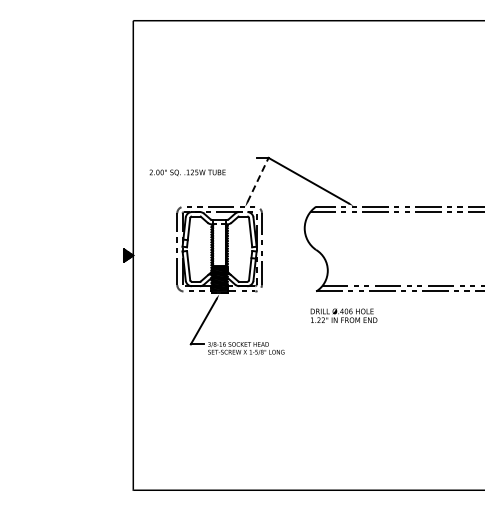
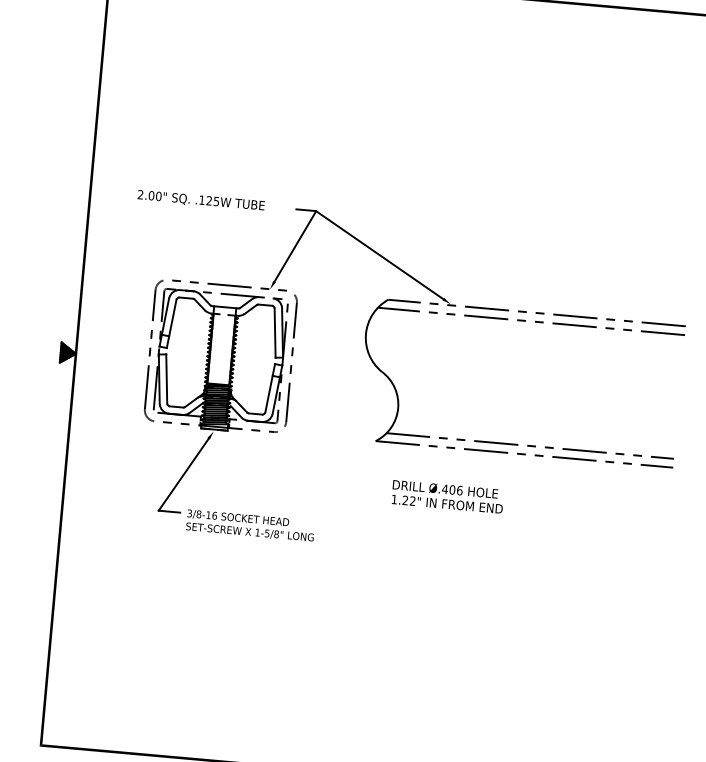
text: (187, 172) -> (200, 200), moved
line: (258, 179) -> (296, 245), dashed -> solid
text: (343, 315) -> (446, 496), moved

